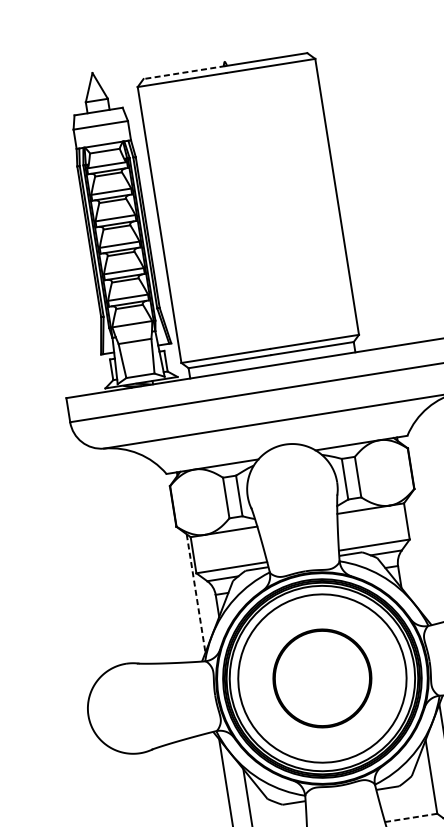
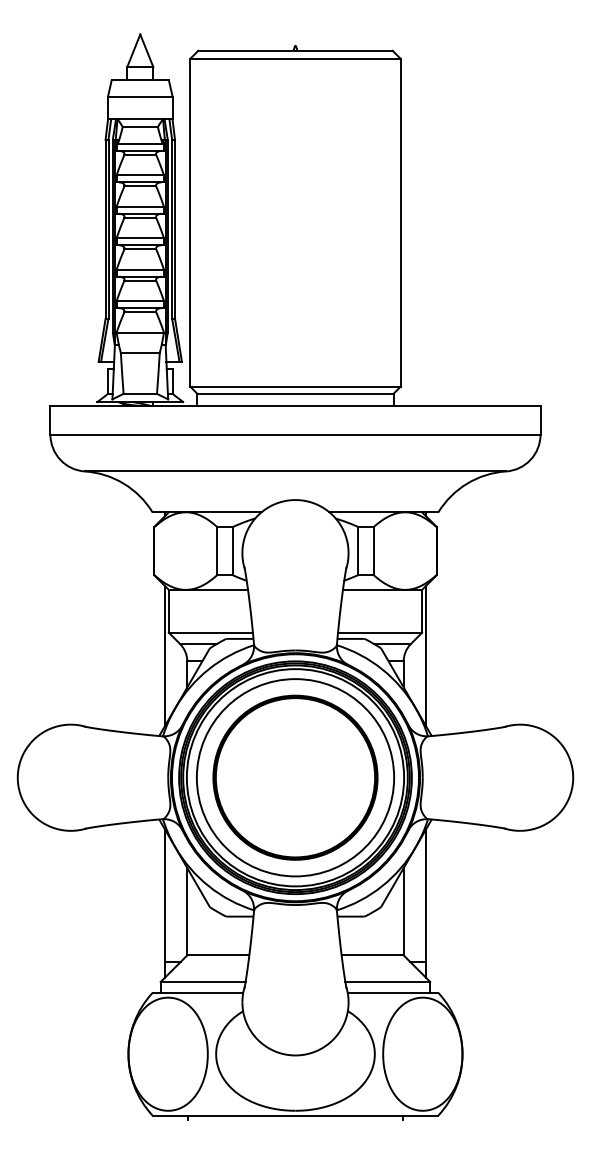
line: (184, 72) -> (246, 50), dashed -> solid
line: (416, 558) -> (426, 655), added
line: (195, 593) -> (164, 656), dashed -> solid
part: (322, 678) -> (295, 777), size x1.43
line: (411, 818) -> (372, 955), dashed -> solid

